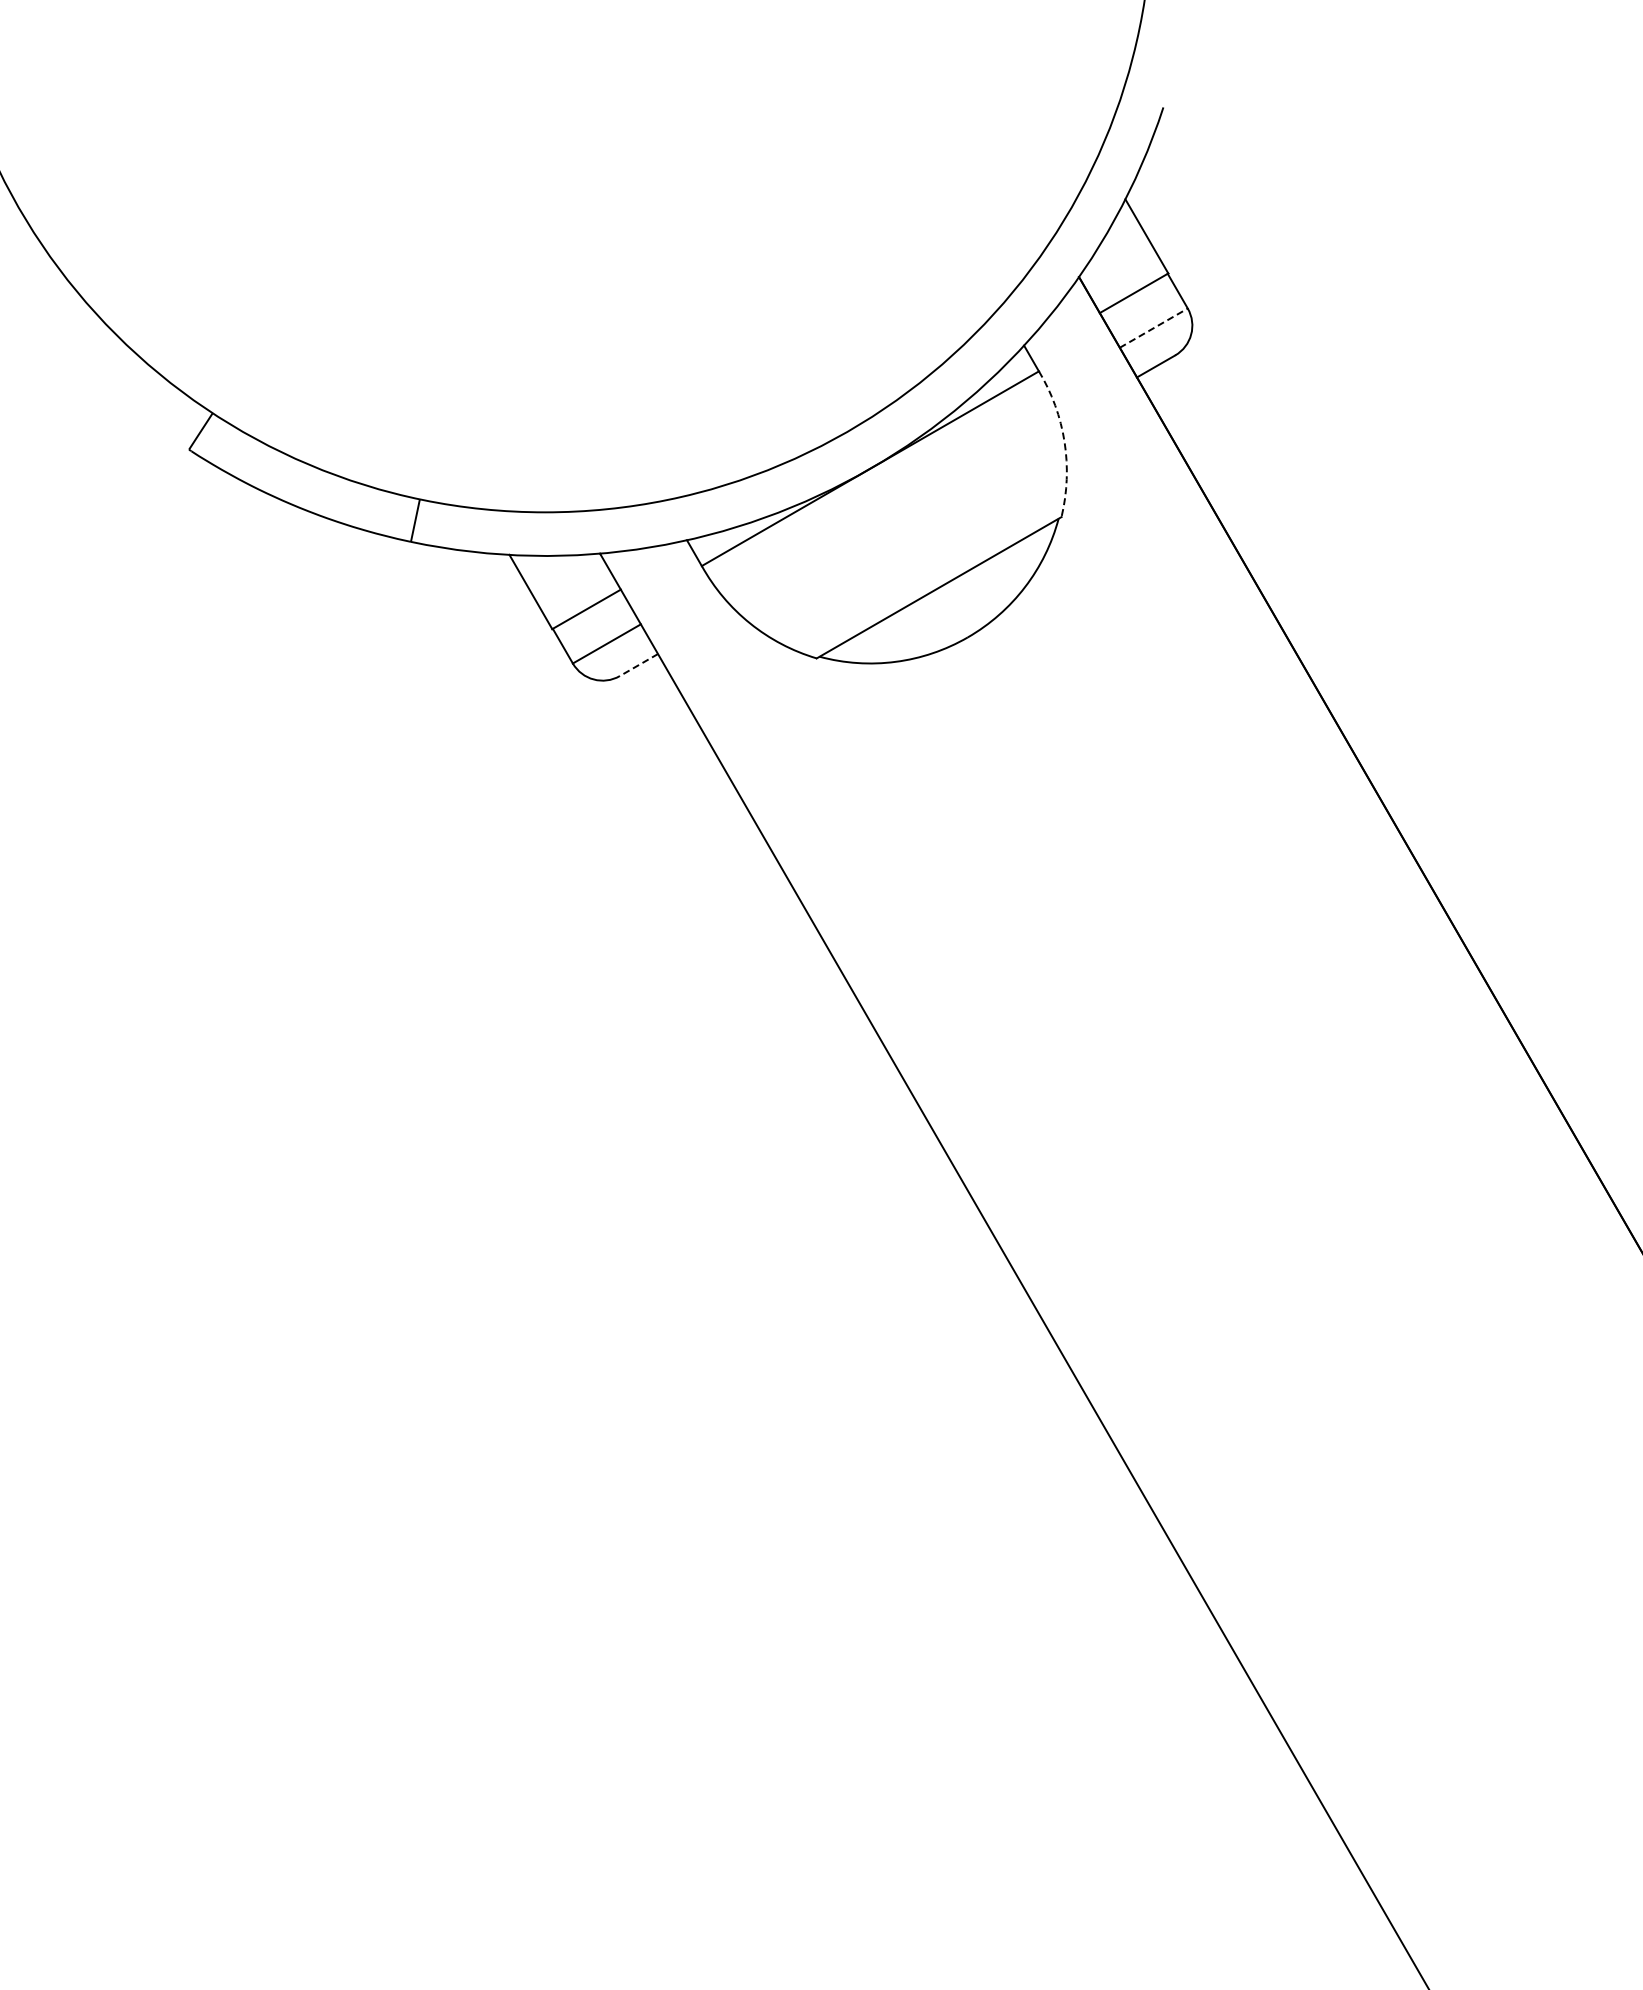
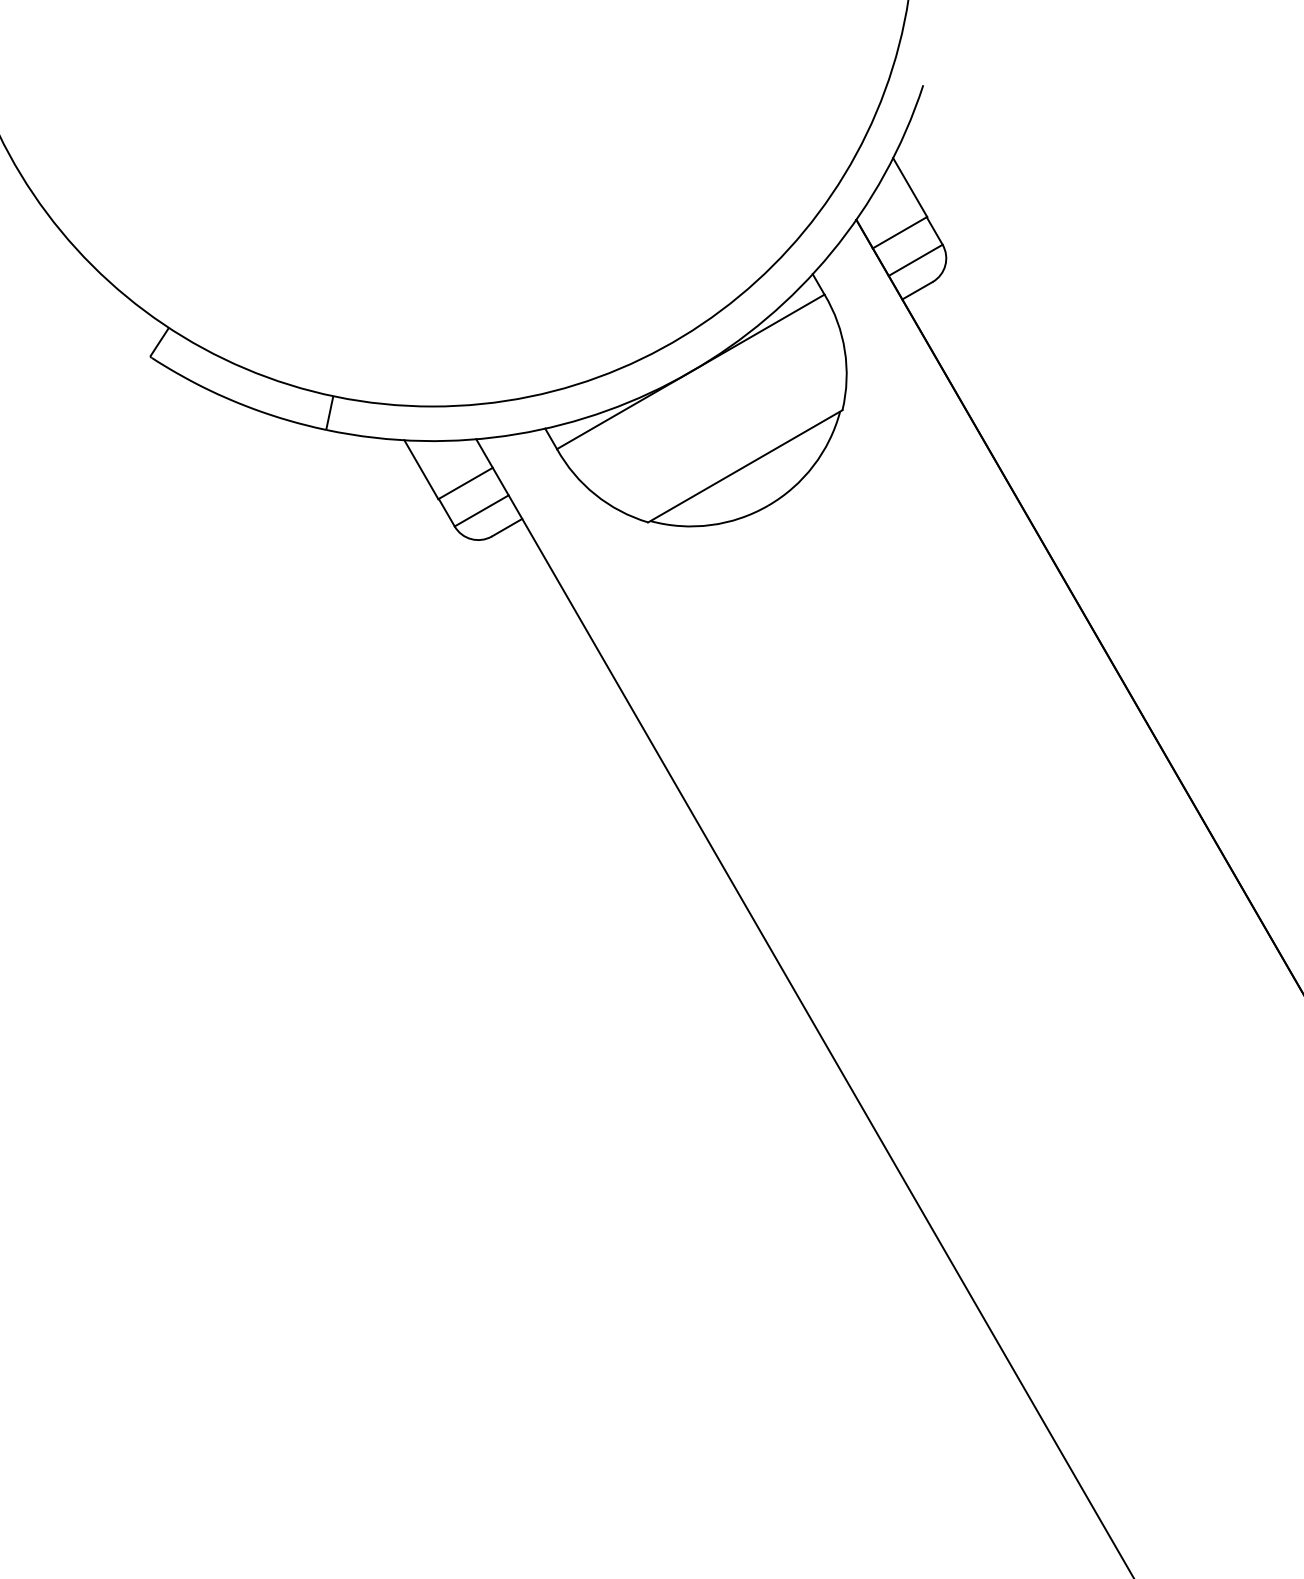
line: (1154, 327) -> (916, 259), dashed -> solid
arc: (1064, 441) -> (844, 350), dashed -> solid
line: (638, 665) -> (506, 528), dashed -> solid

